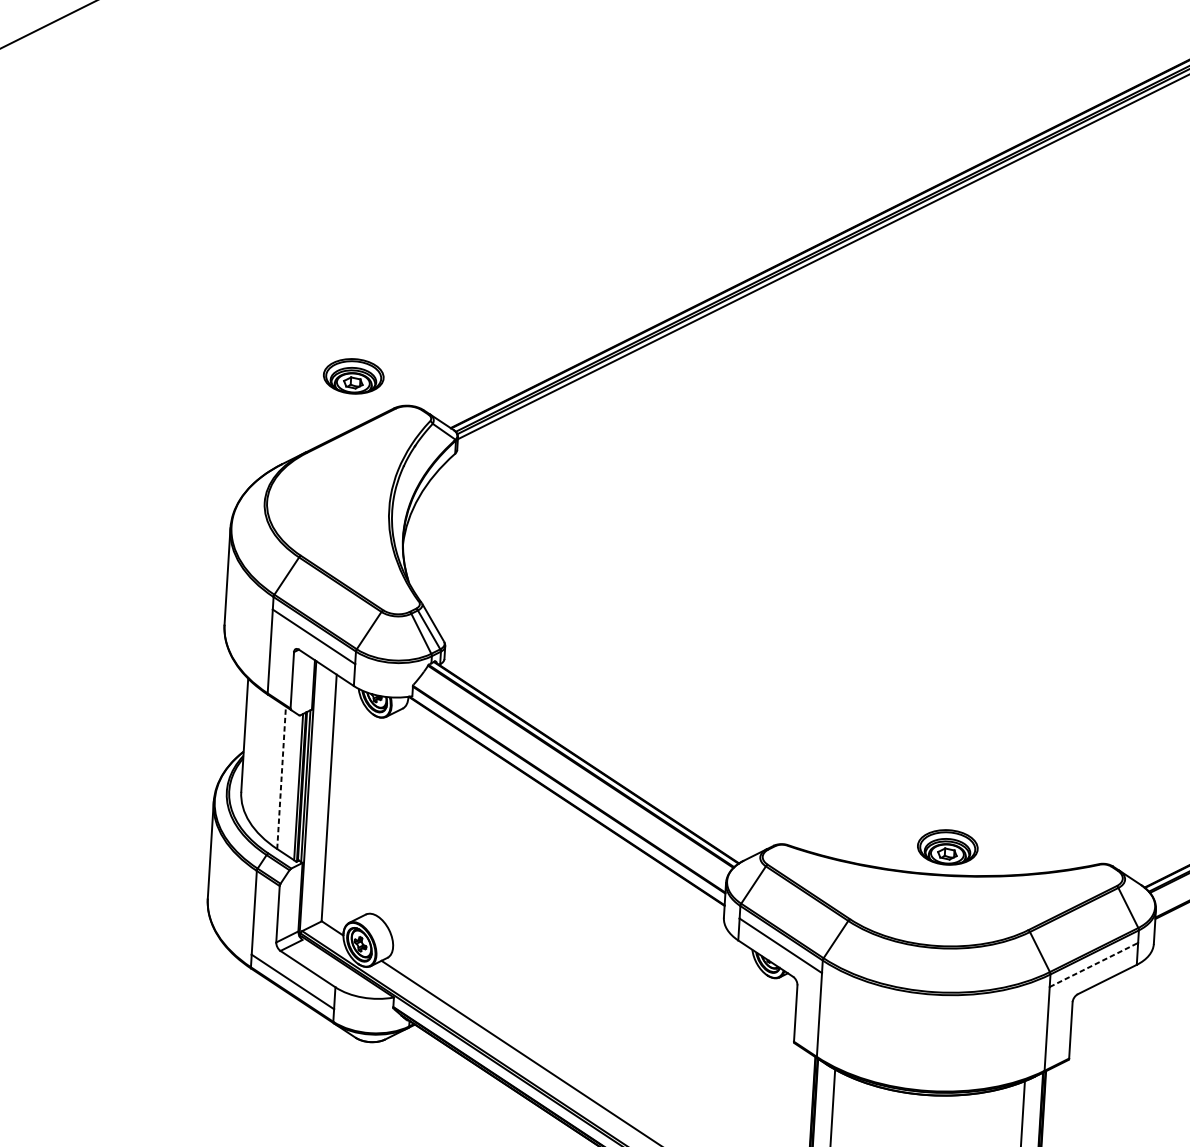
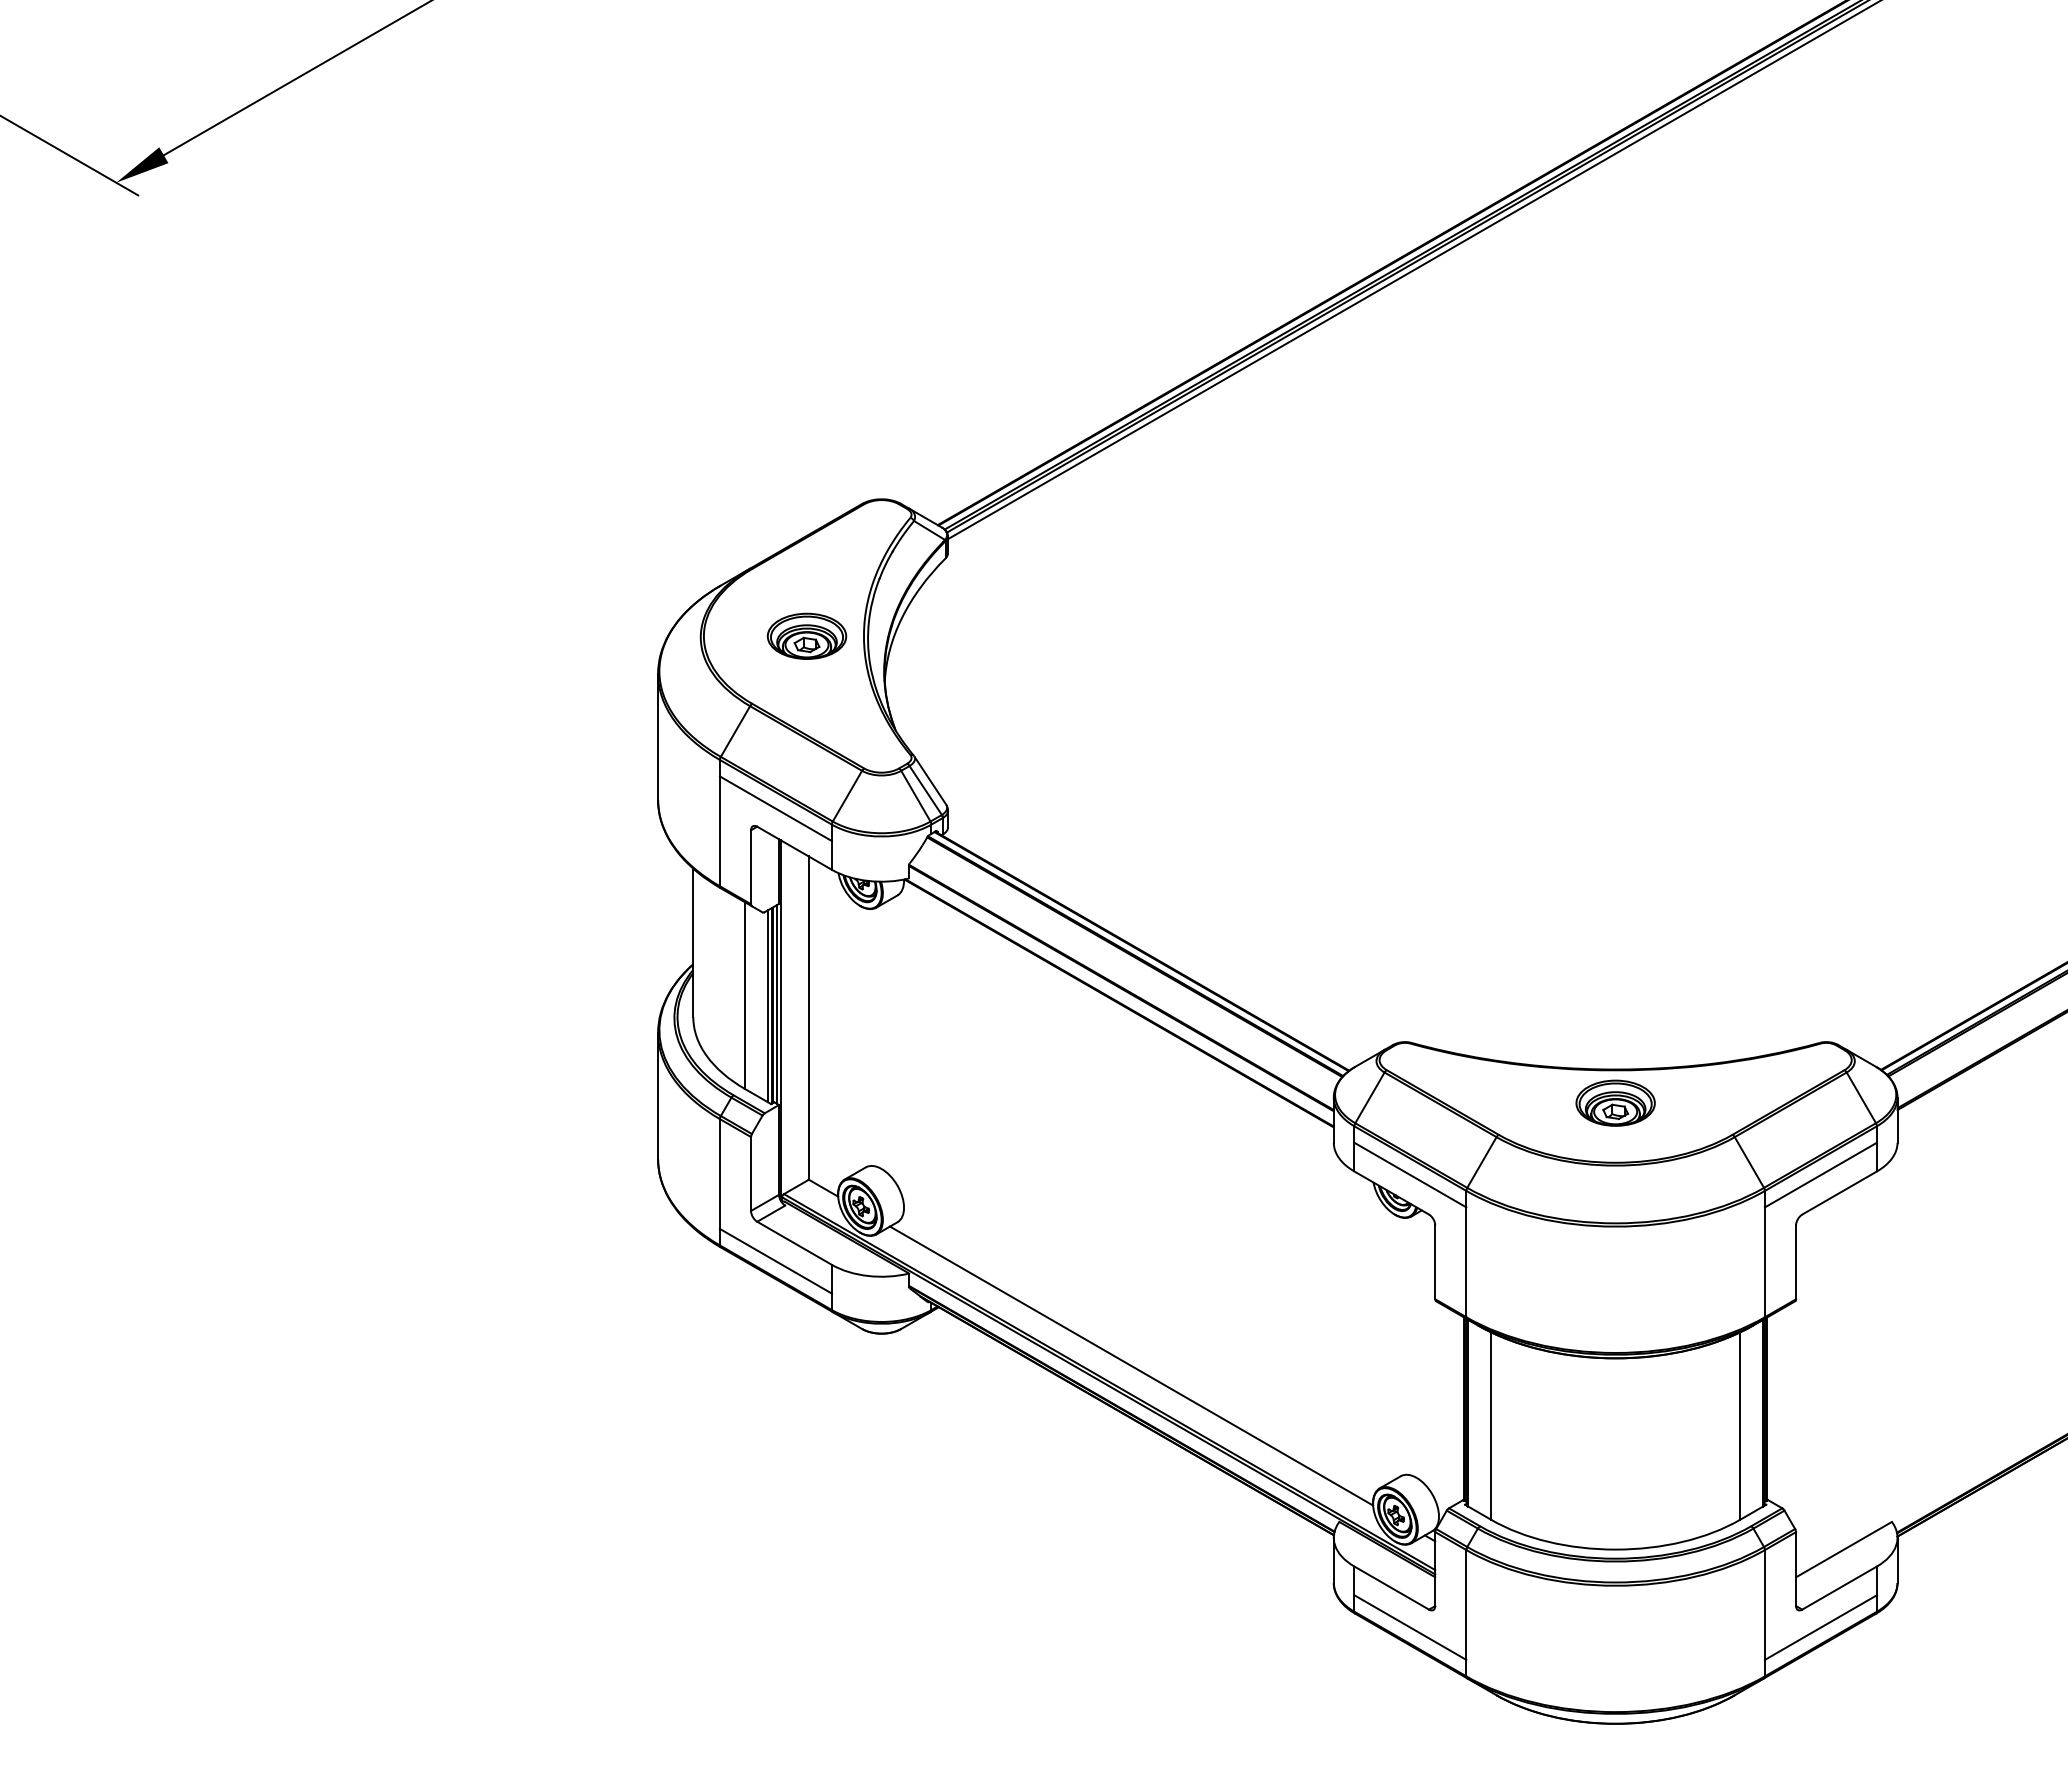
part: (353, 375) -> (806, 635), moved
line: (281, 777) -> (744, 995), dashed -> solid
part: (947, 846) -> (1615, 1102), moved
line: (1093, 965) -> (1820, 1175), dashed -> solid

